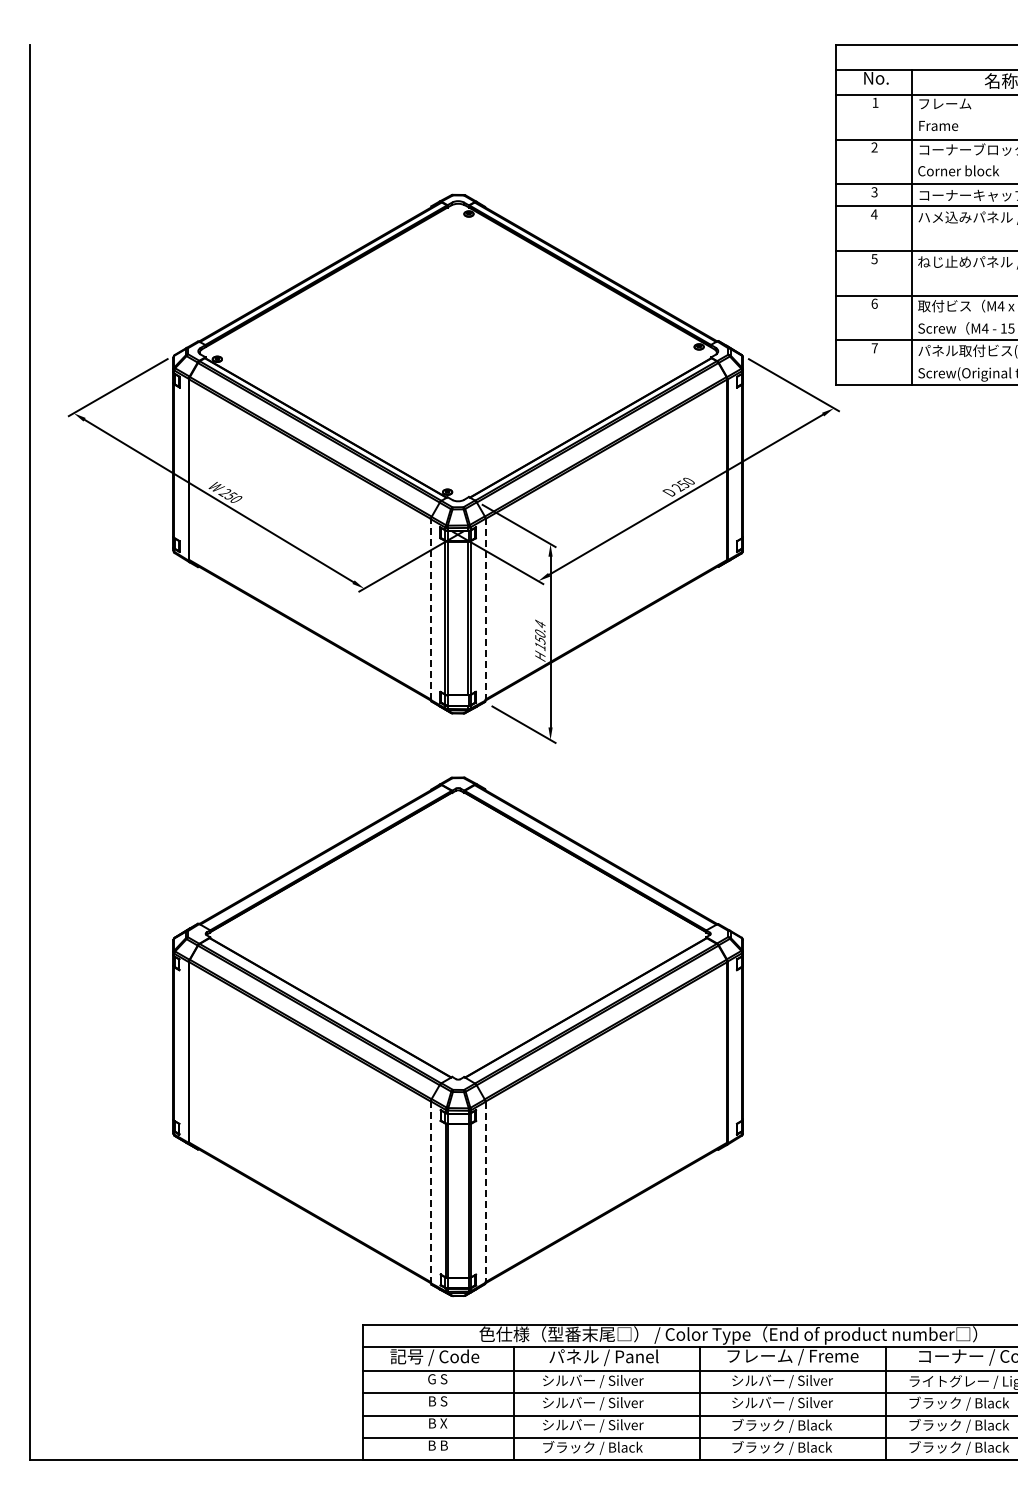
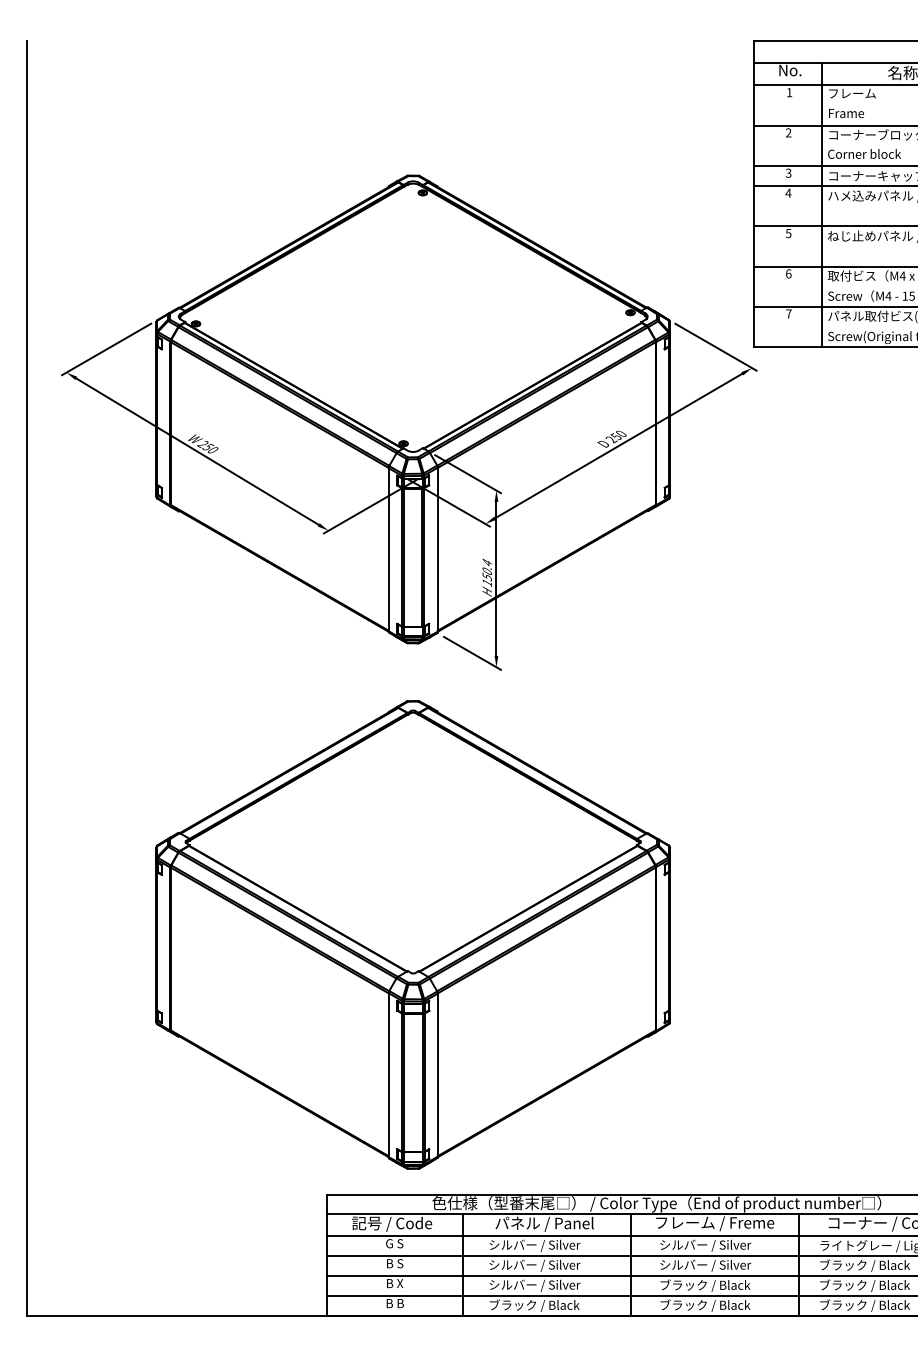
line: (430, 609) -> (388, 549), dashed -> solid
line: (485, 609) -> (437, 549), dashed -> solid
line: (430, 1192) -> (388, 1075), dashed -> solid
line: (485, 1192) -> (437, 1075), dashed -> solid

